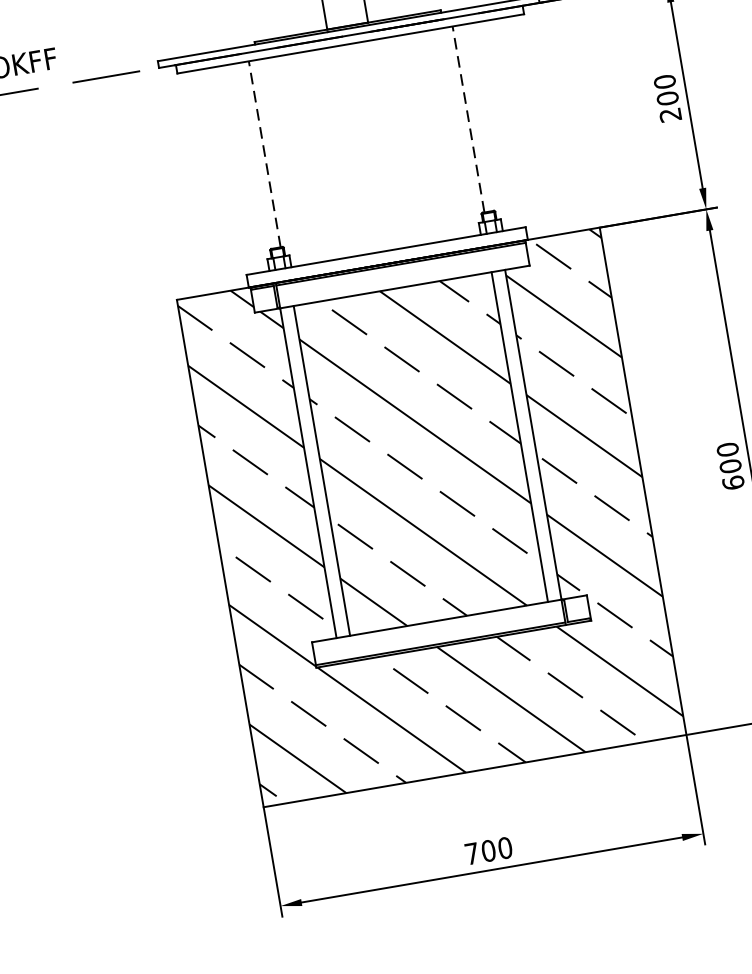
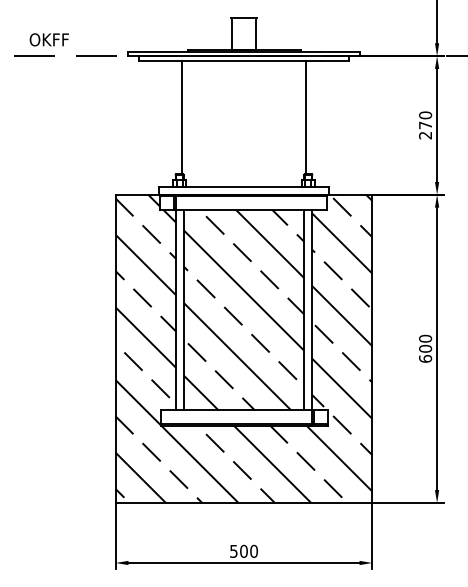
text: (667, 98) -> (425, 125), 200 -> 270
line: (467, 119) -> (305, 117), dashed -> solid
line: (265, 153) -> (182, 117), dashed -> solid
text: (471, 854) -> (233, 551), 700 -> 500

